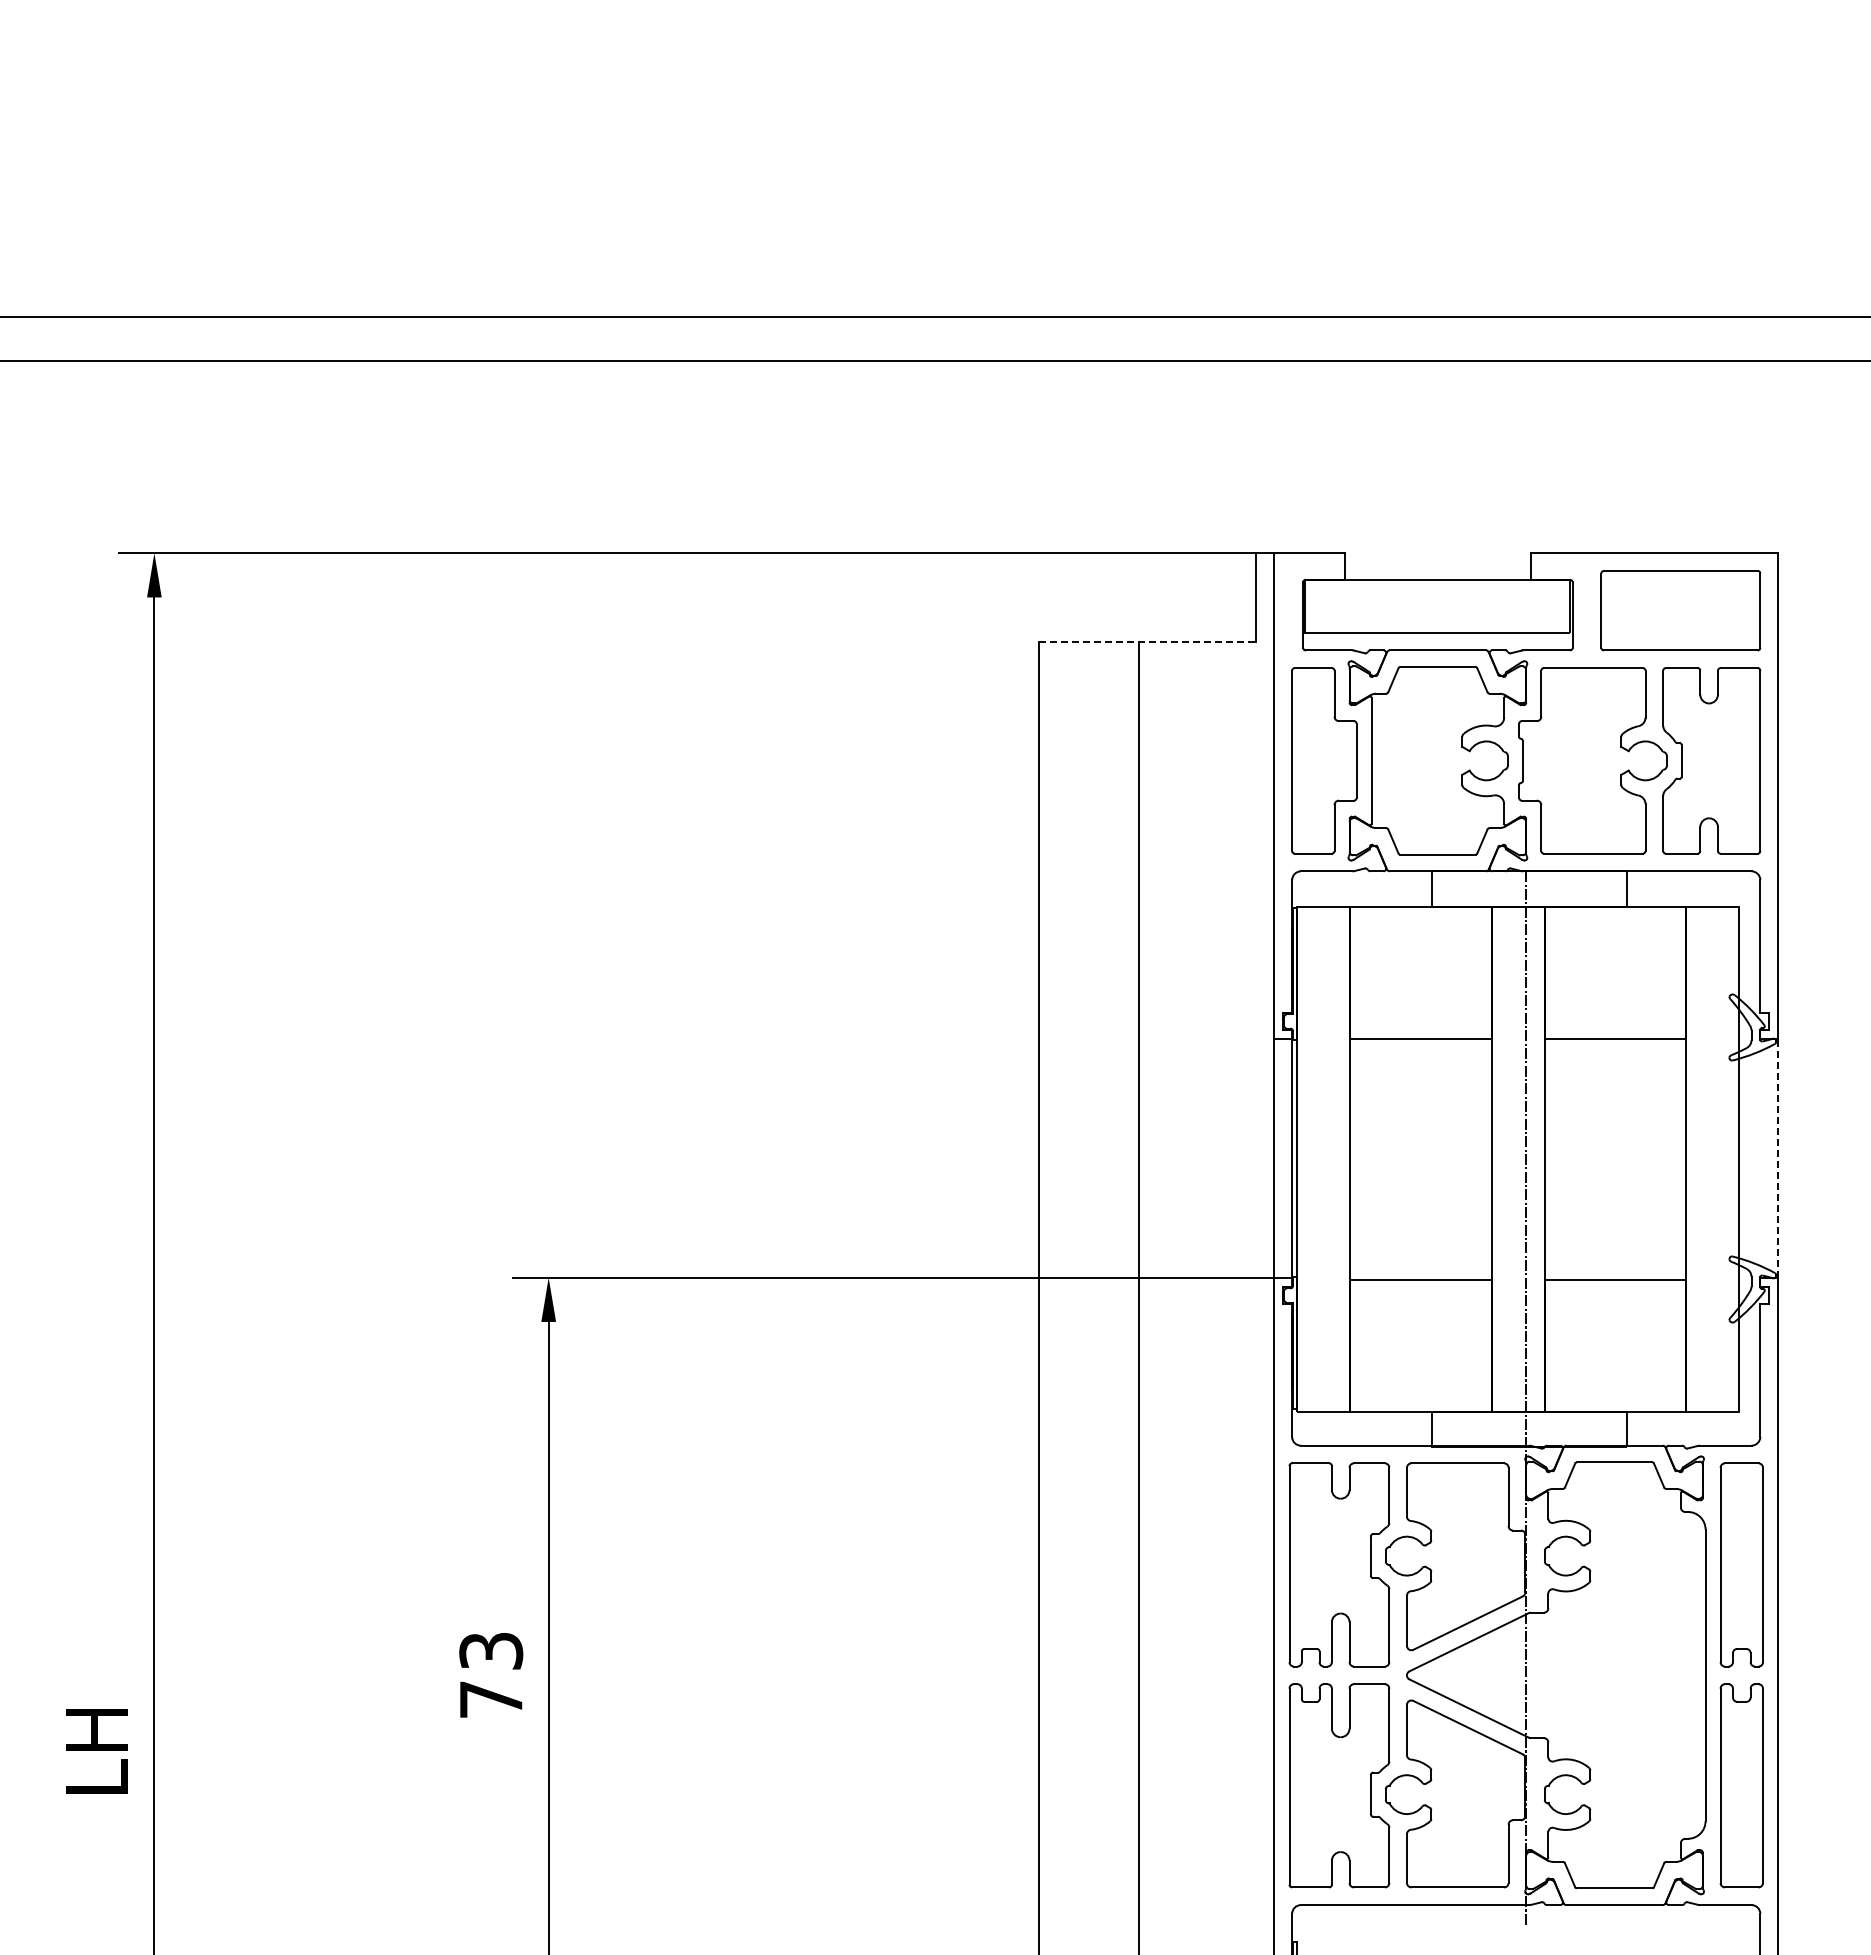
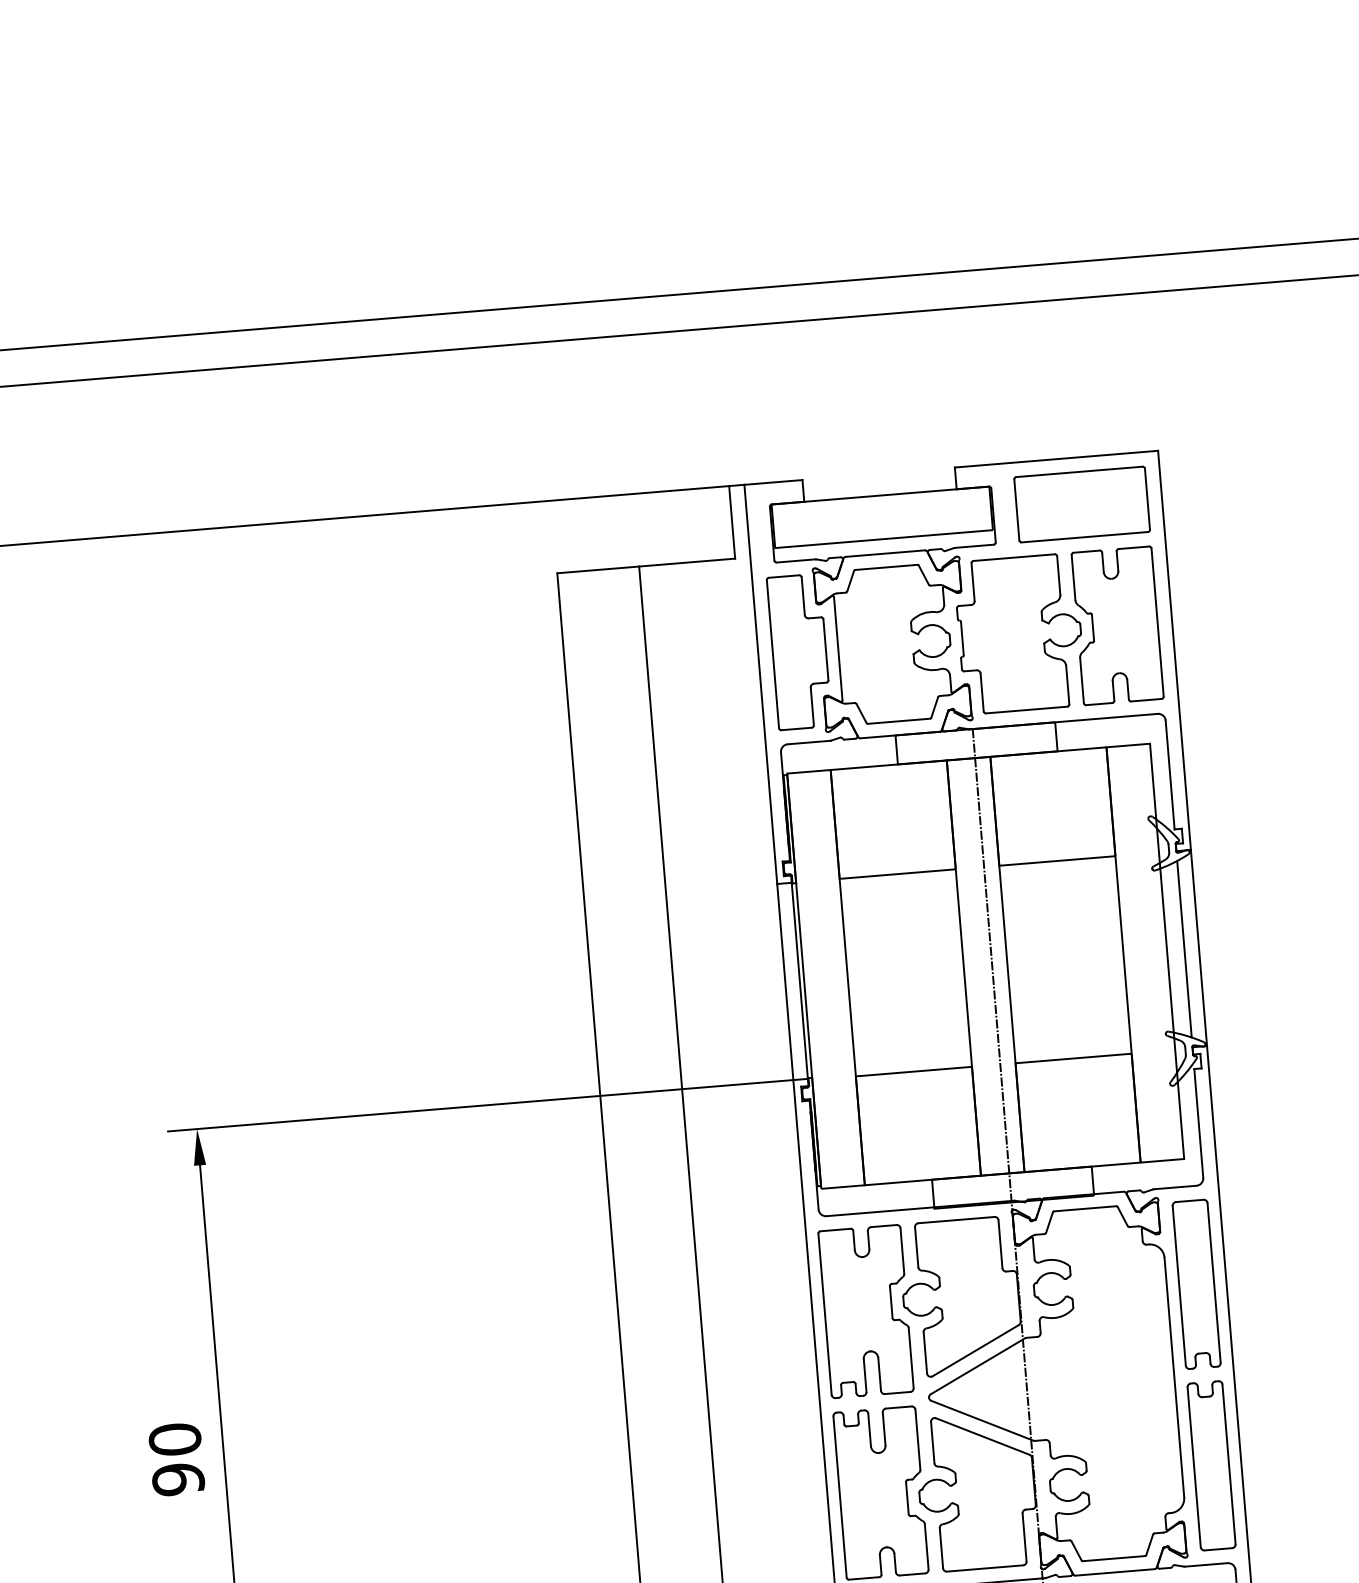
line: (1148, 641) -> (646, 565), dashed -> solid
line: (1760, 1158) -> (1184, 949), added
line: (1778, 1158) -> (1199, 947), dashed -> solid
text: (491, 1674) -> (176, 1458), 73 -> 90

